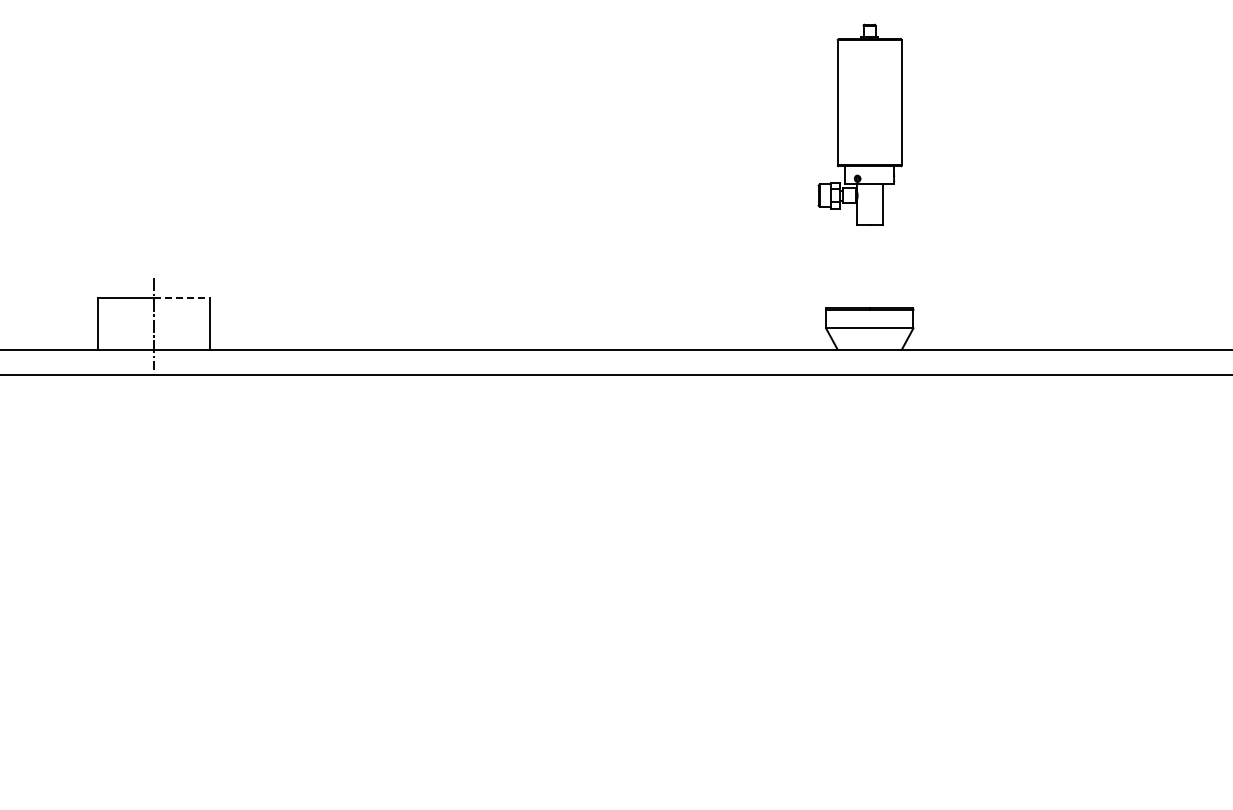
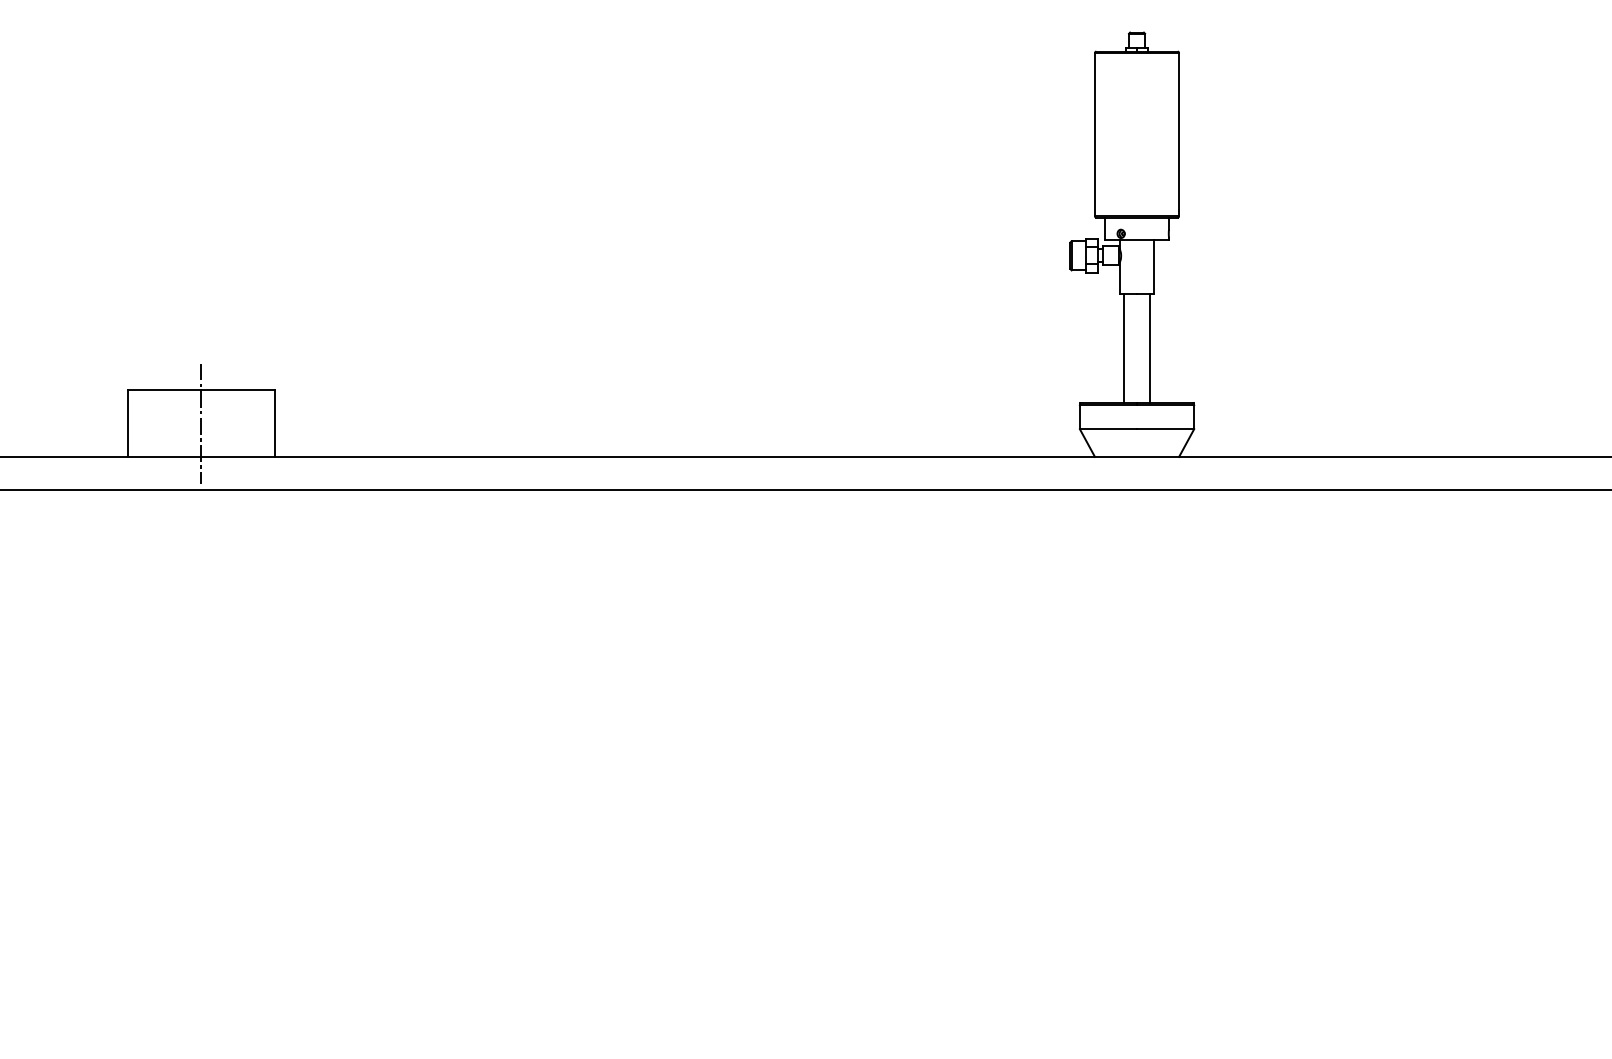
line: (859, 266) -> (1123, 348), added
line: (879, 266) -> (1149, 348), added
line: (182, 298) -> (238, 390), dashed -> solid

